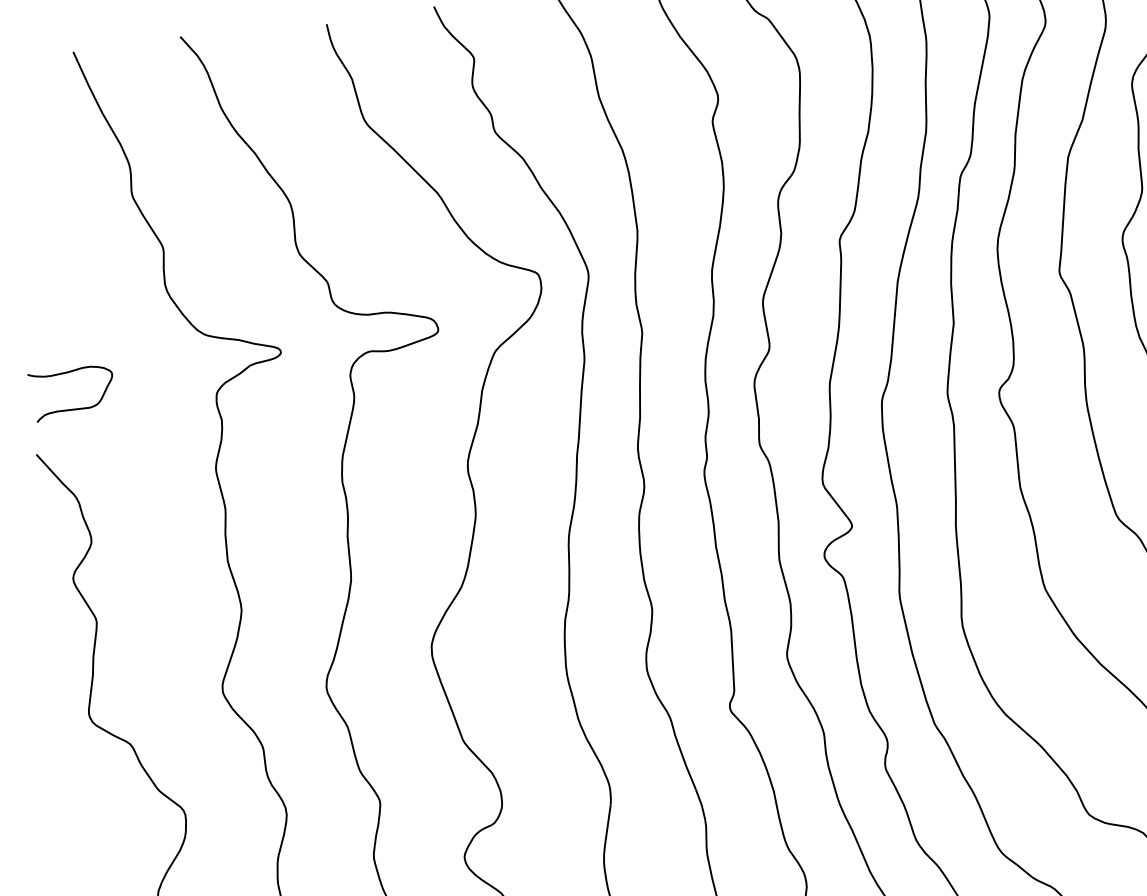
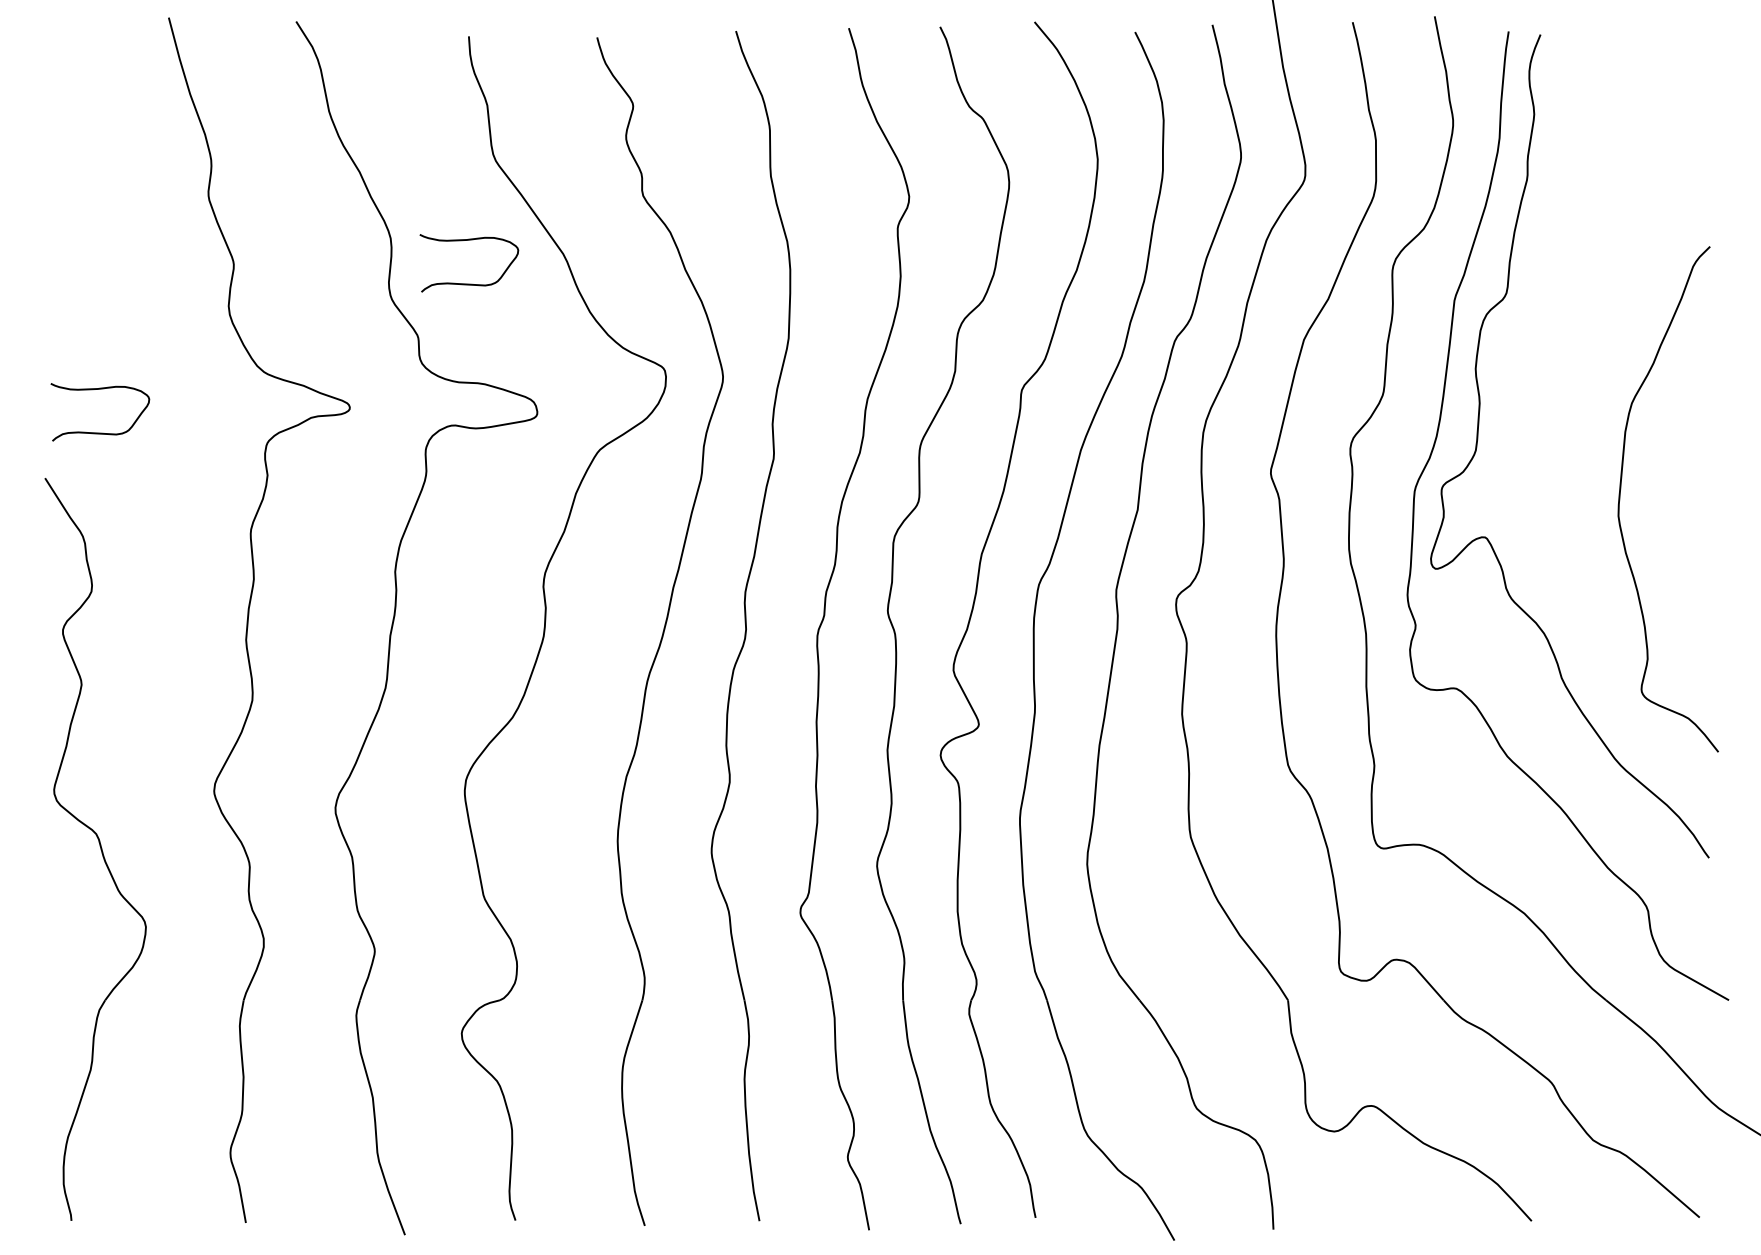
curve: (362, 230) -> (469, 283), added

